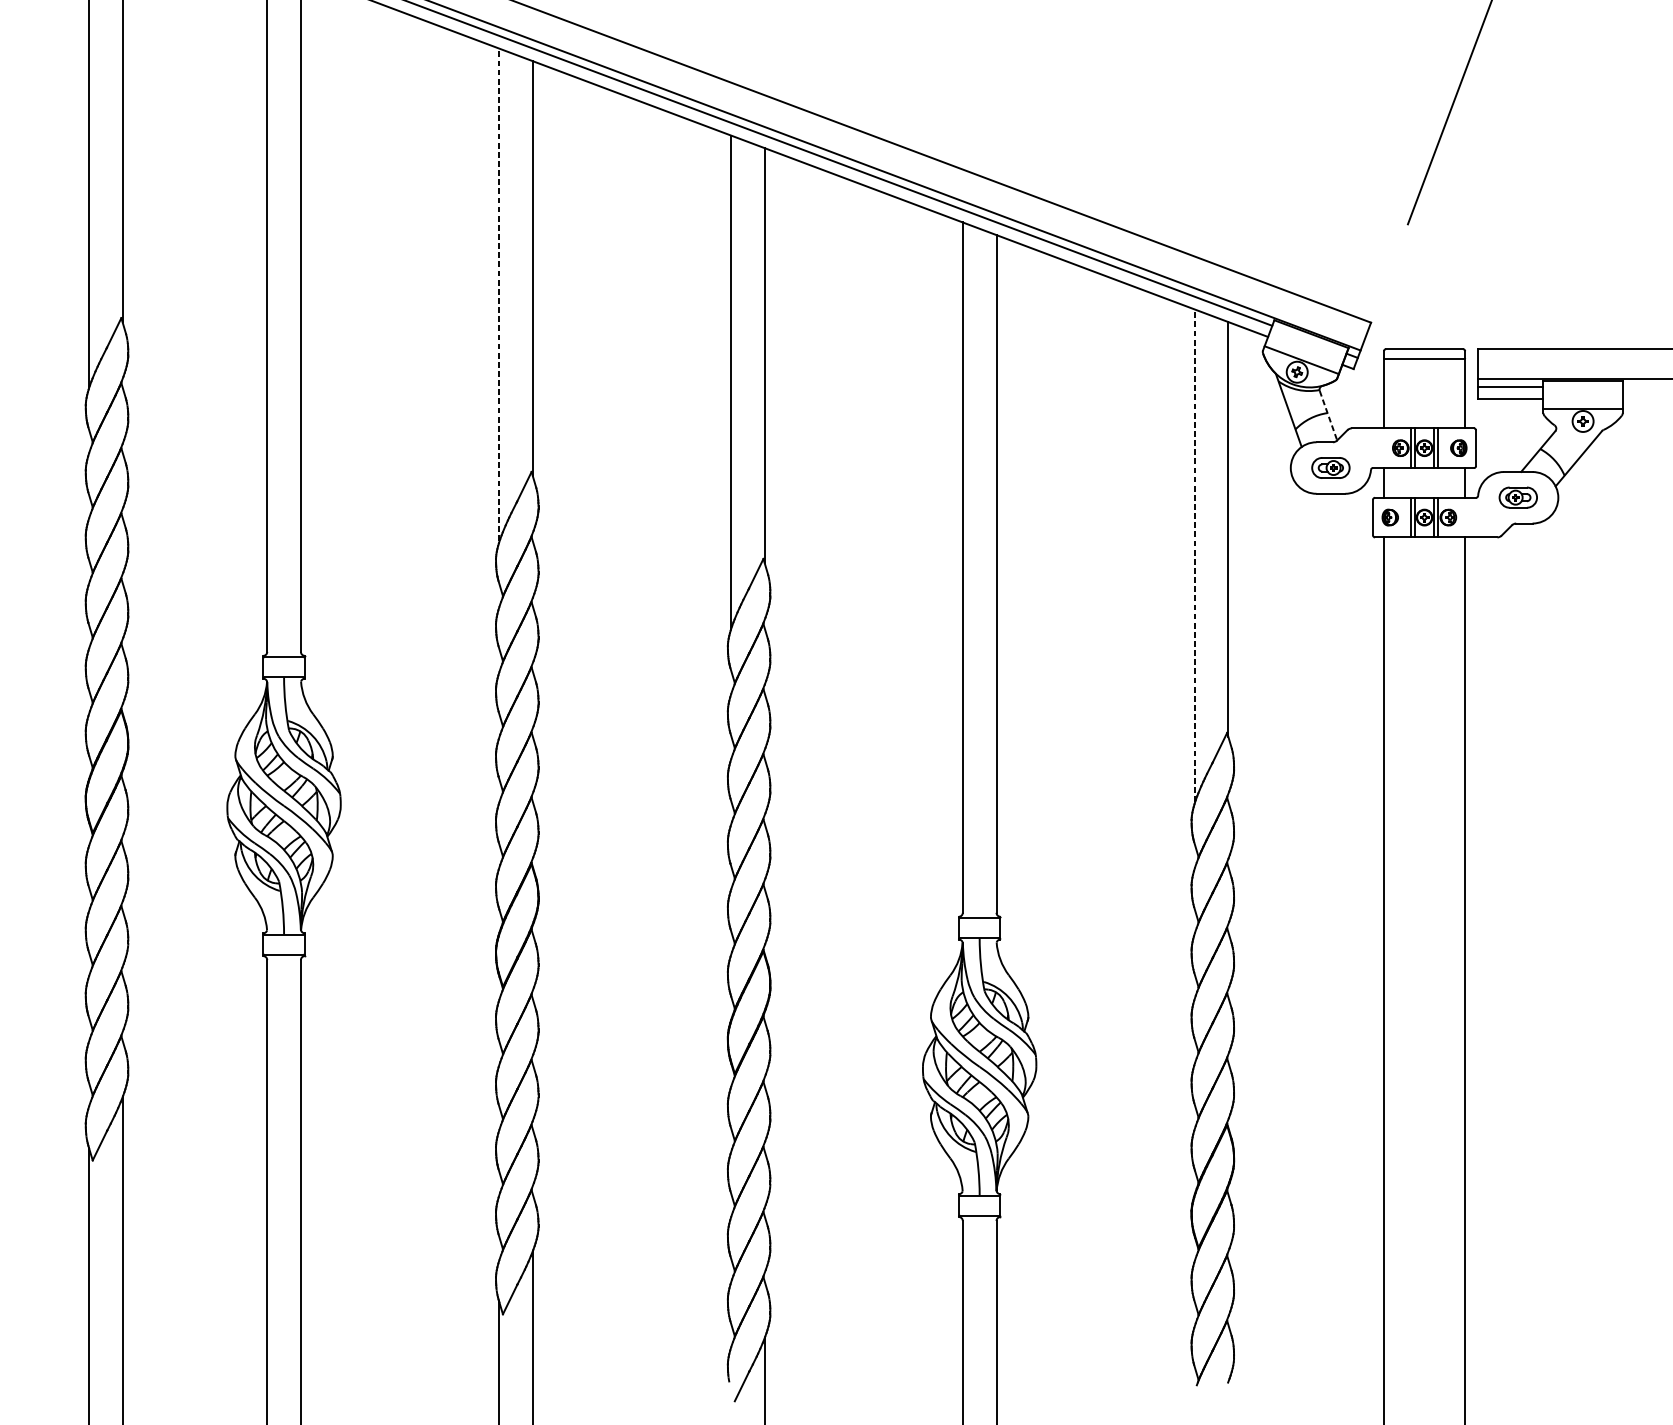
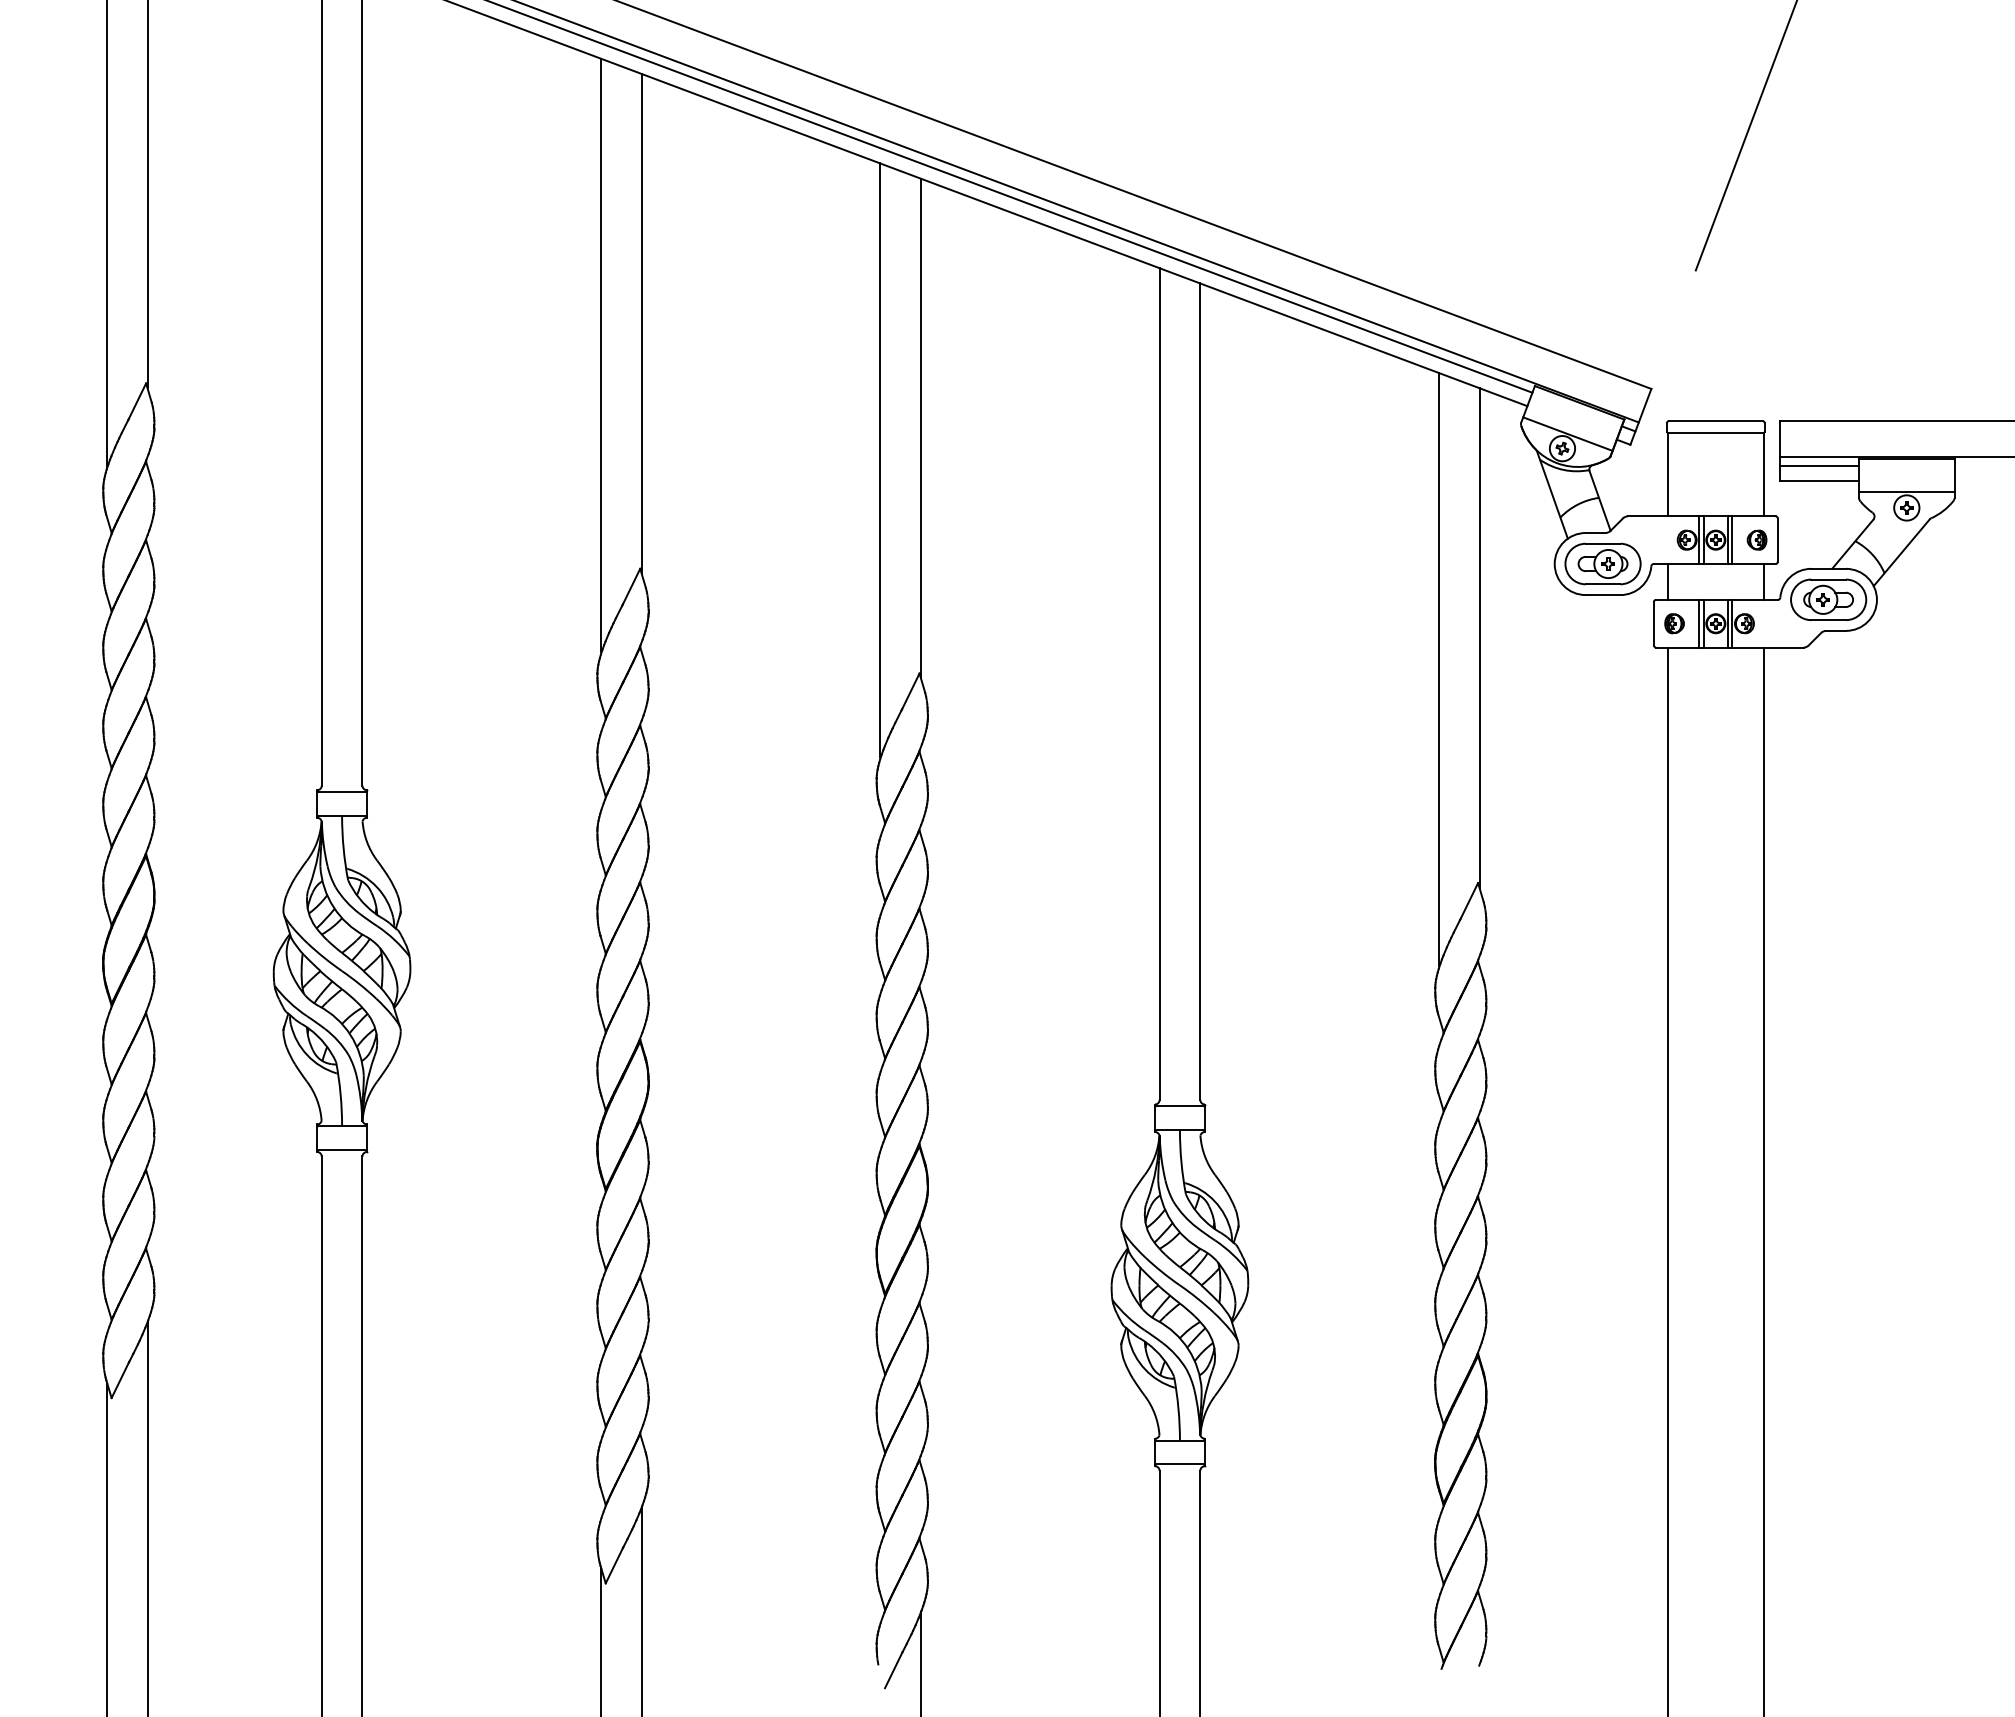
line: (499, 294) -> (601, 355), dashed -> solid
line: (1328, 416) -> (1600, 501), dashed -> solid
part: (1330, 467) -> (1602, 563), size x1.67
part: (1518, 497) -> (1828, 599), size x1.67
line: (1194, 555) -> (1438, 669), dashed -> solid

